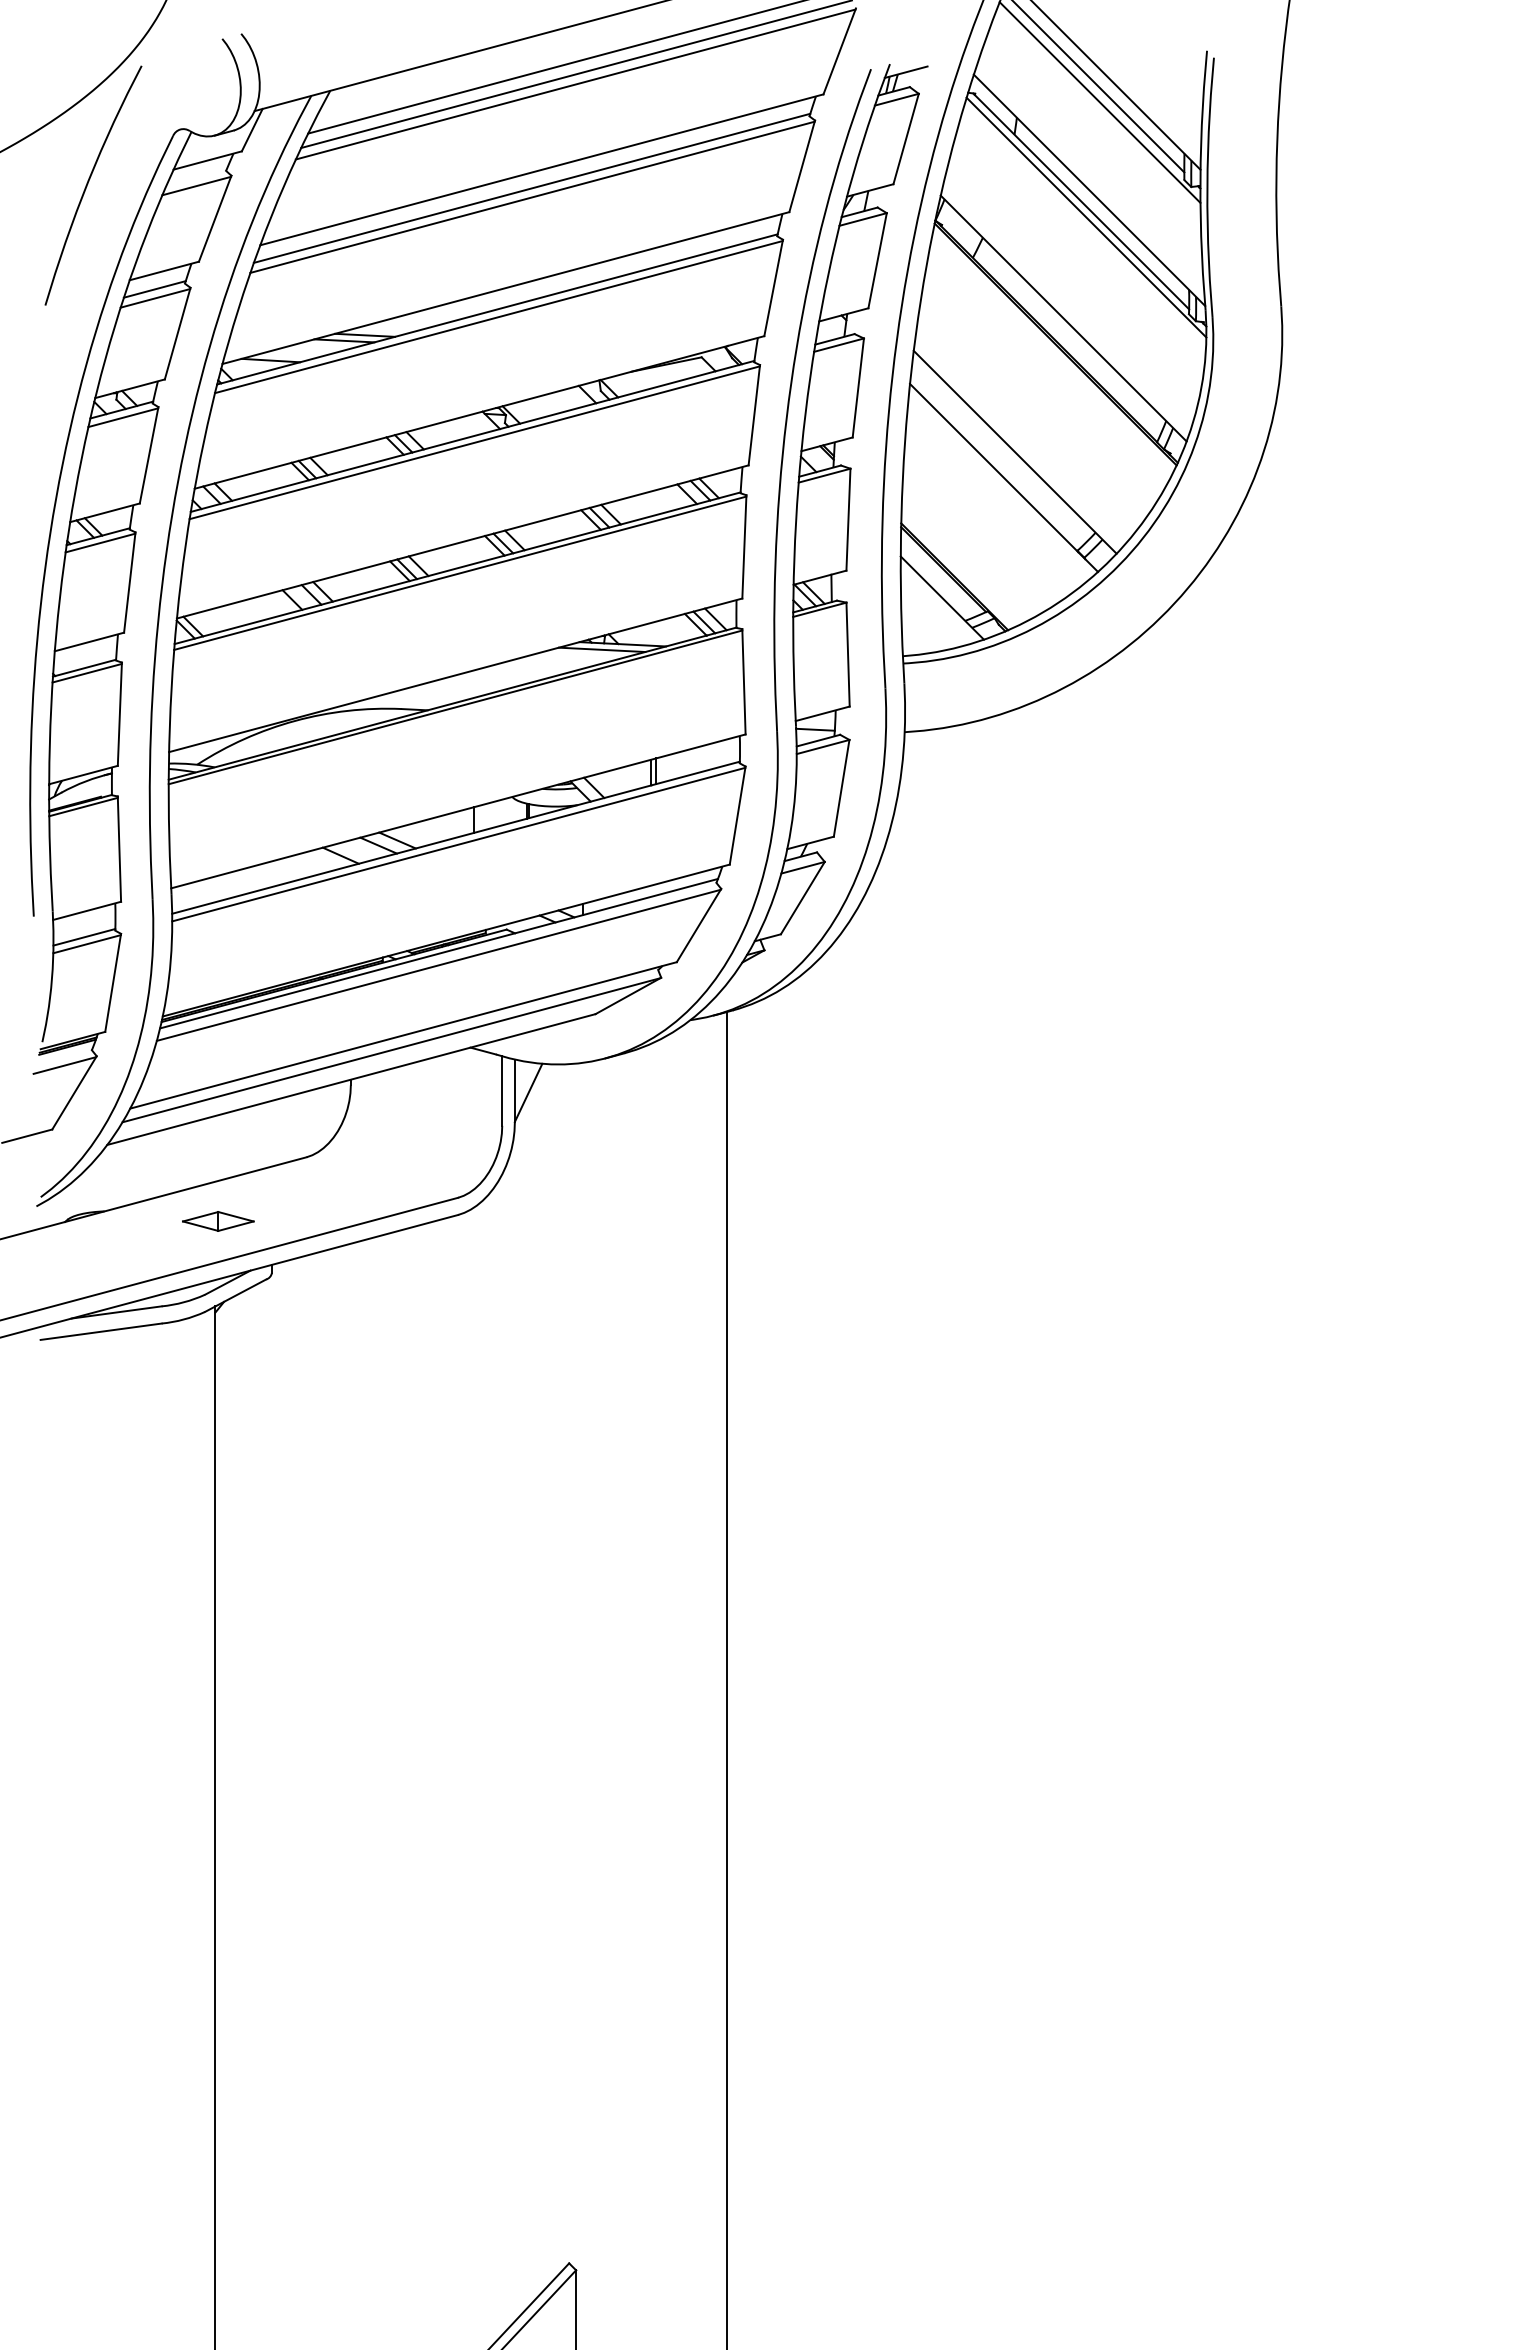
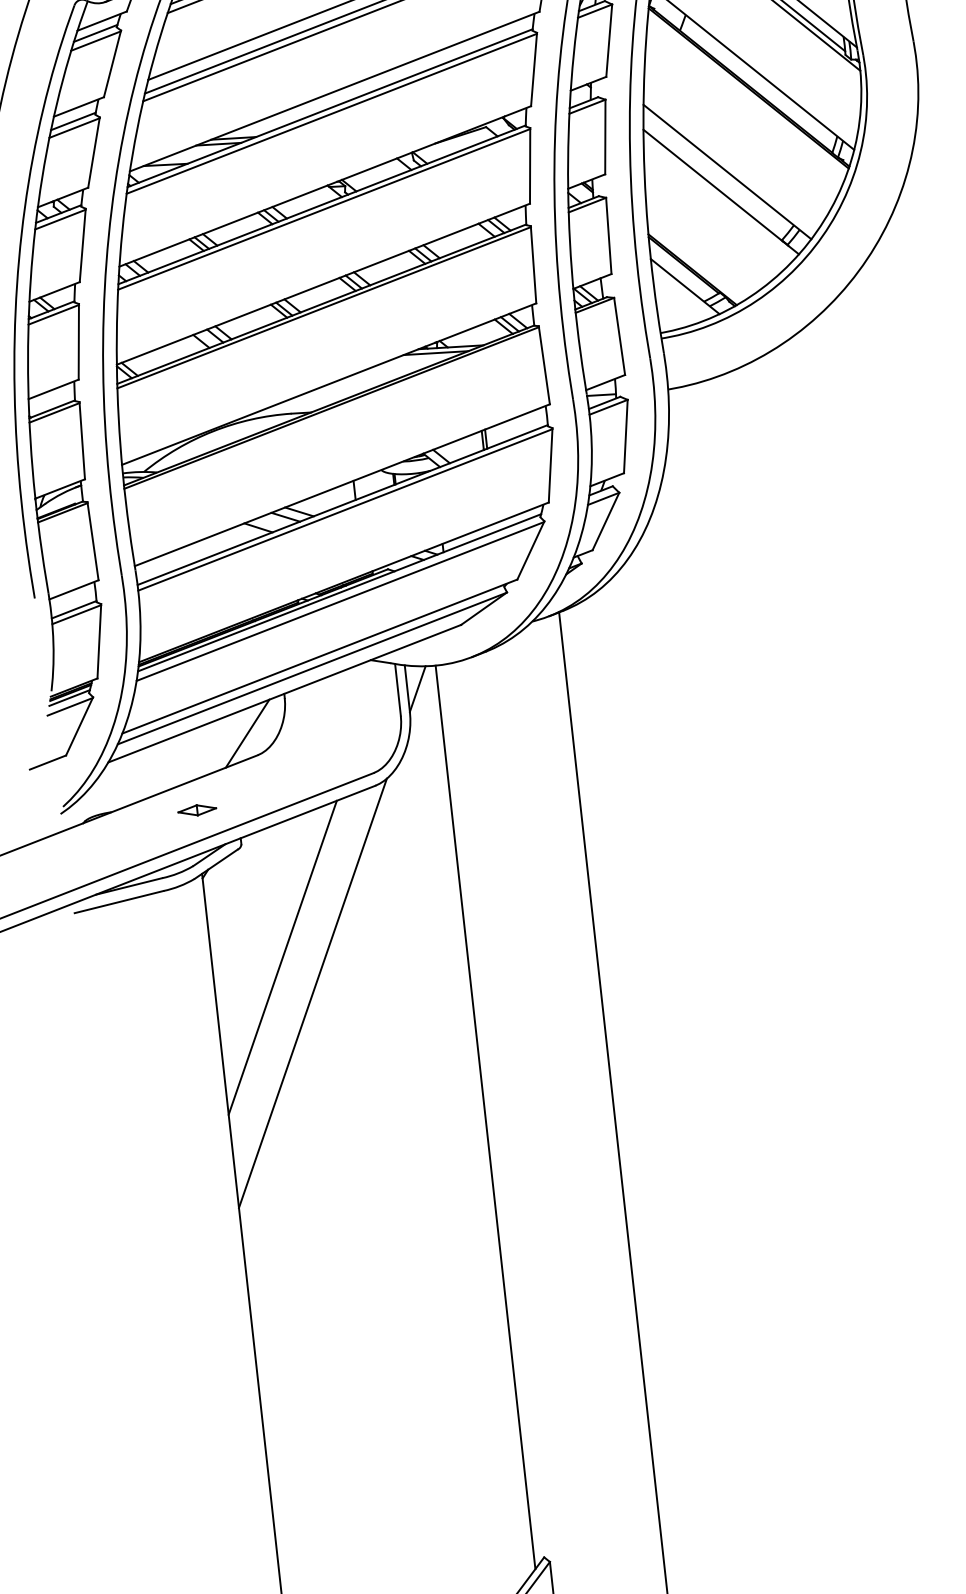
line: (197, 175) -> (95, 33), added
line: (65, 1053) -> (69, 697), added
line: (296, 1127) -> (247, 733), added
part: (218, 1221) -> (197, 810), size x0.71
line: (309, 1429) -> (282, 957), added
line: (344, 1481) -> (312, 993), added
line: (555, 1670) -> (485, 1117), added

